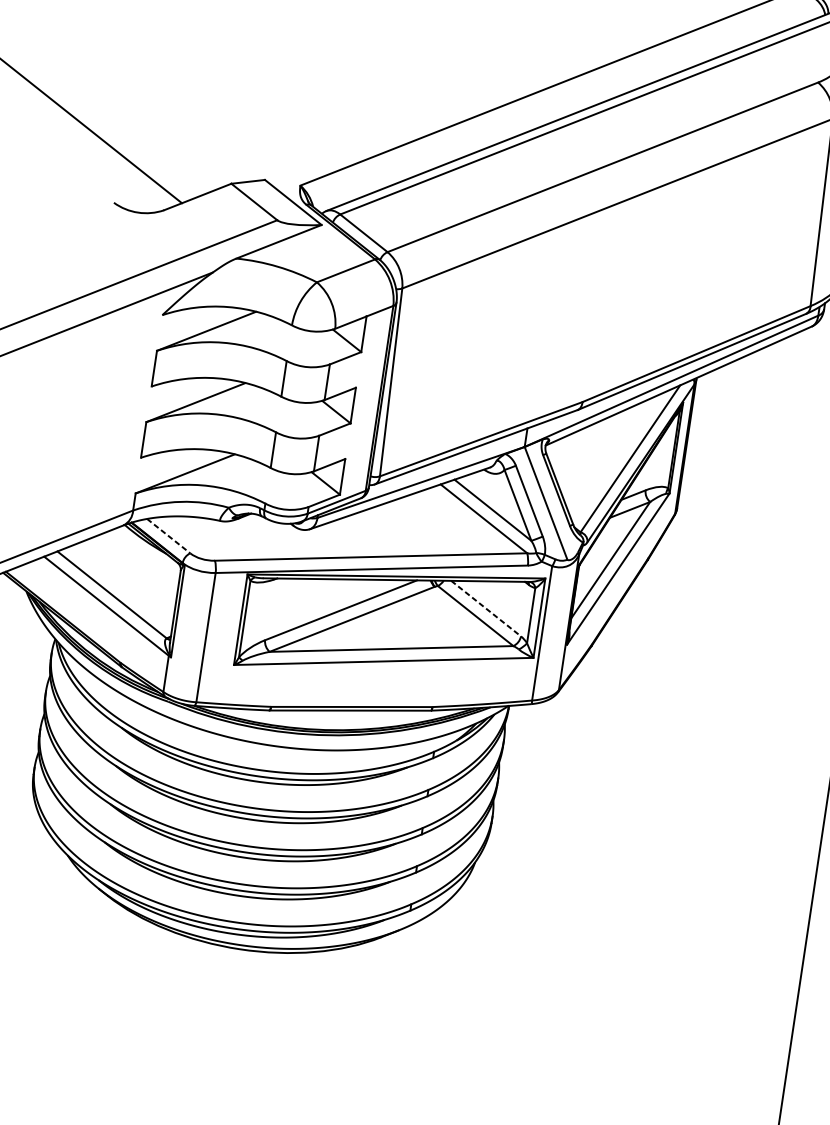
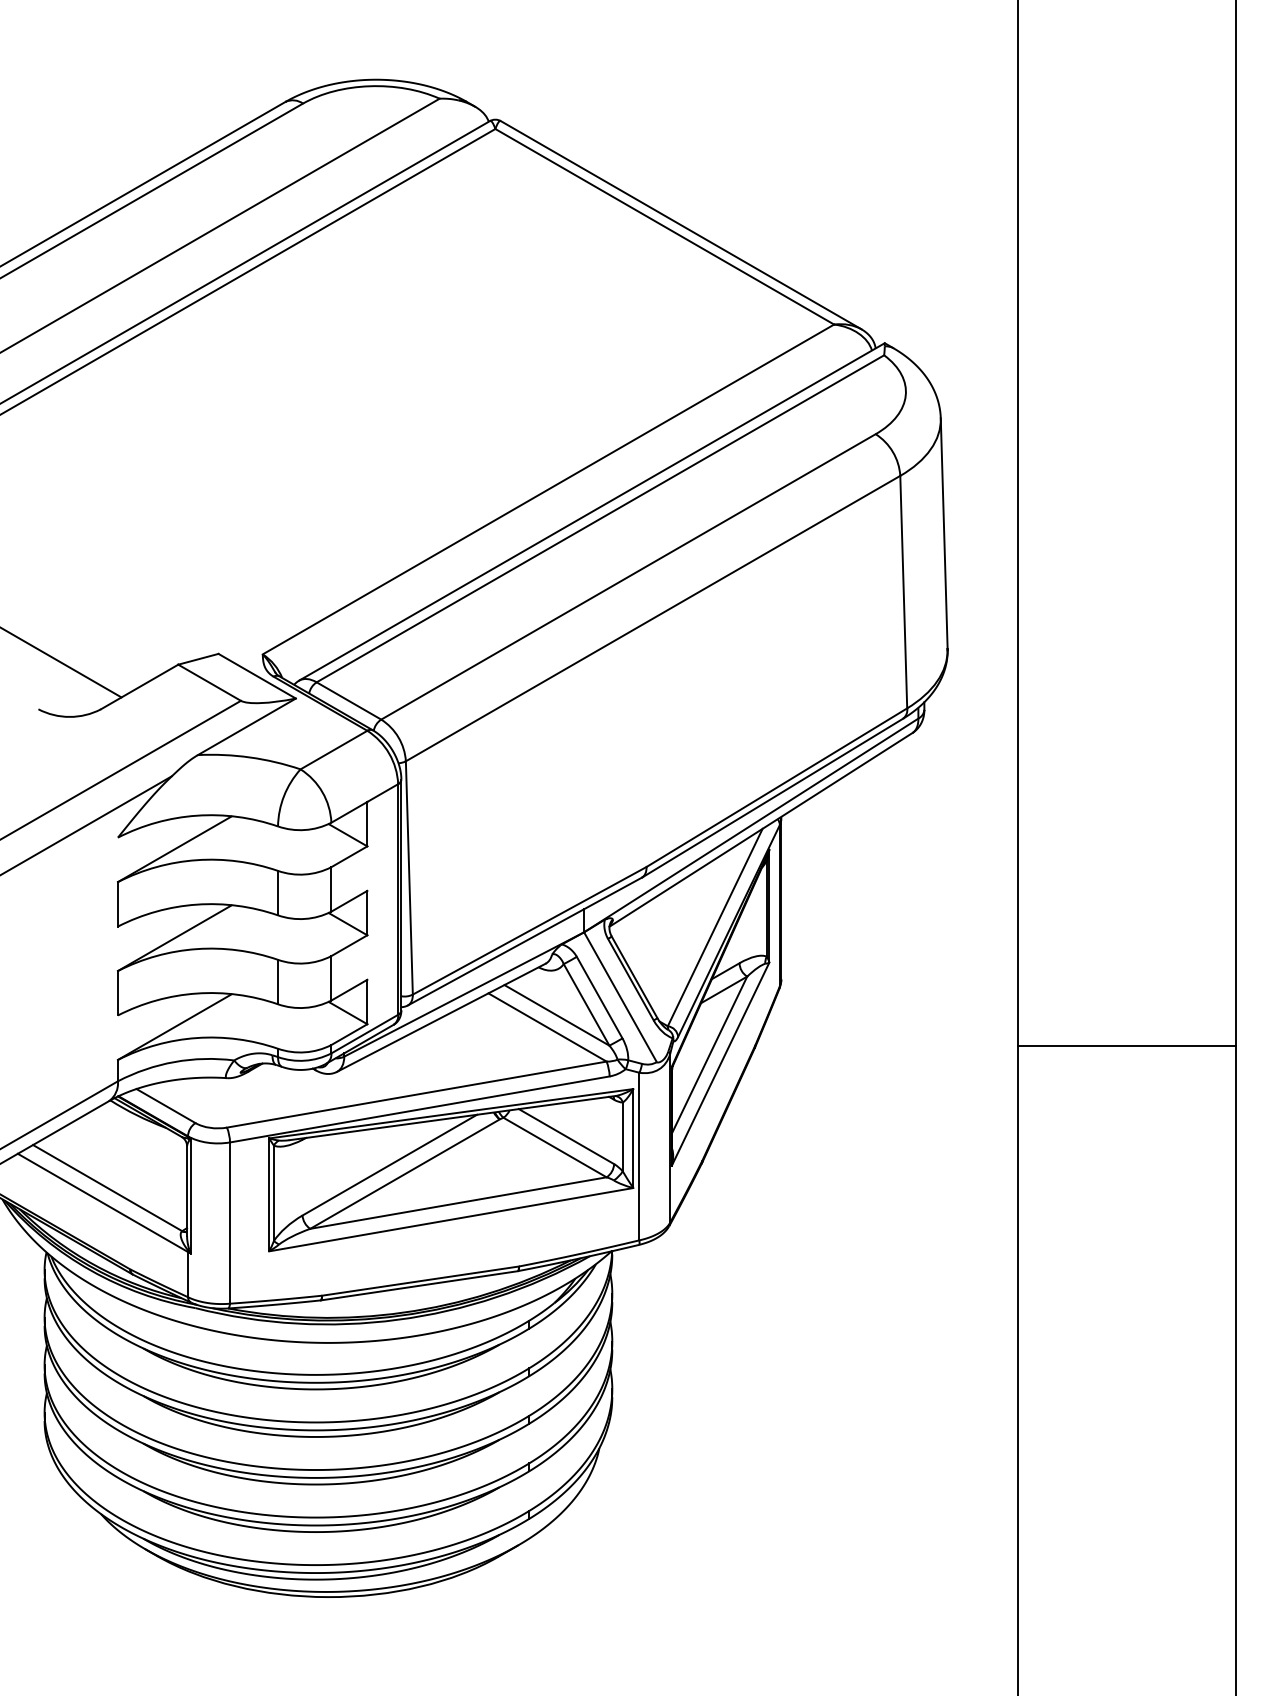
line: (169, 536) -> (166, 1106), dashed -> solid
line: (486, 608) -> (566, 1136), dashed -> solid

